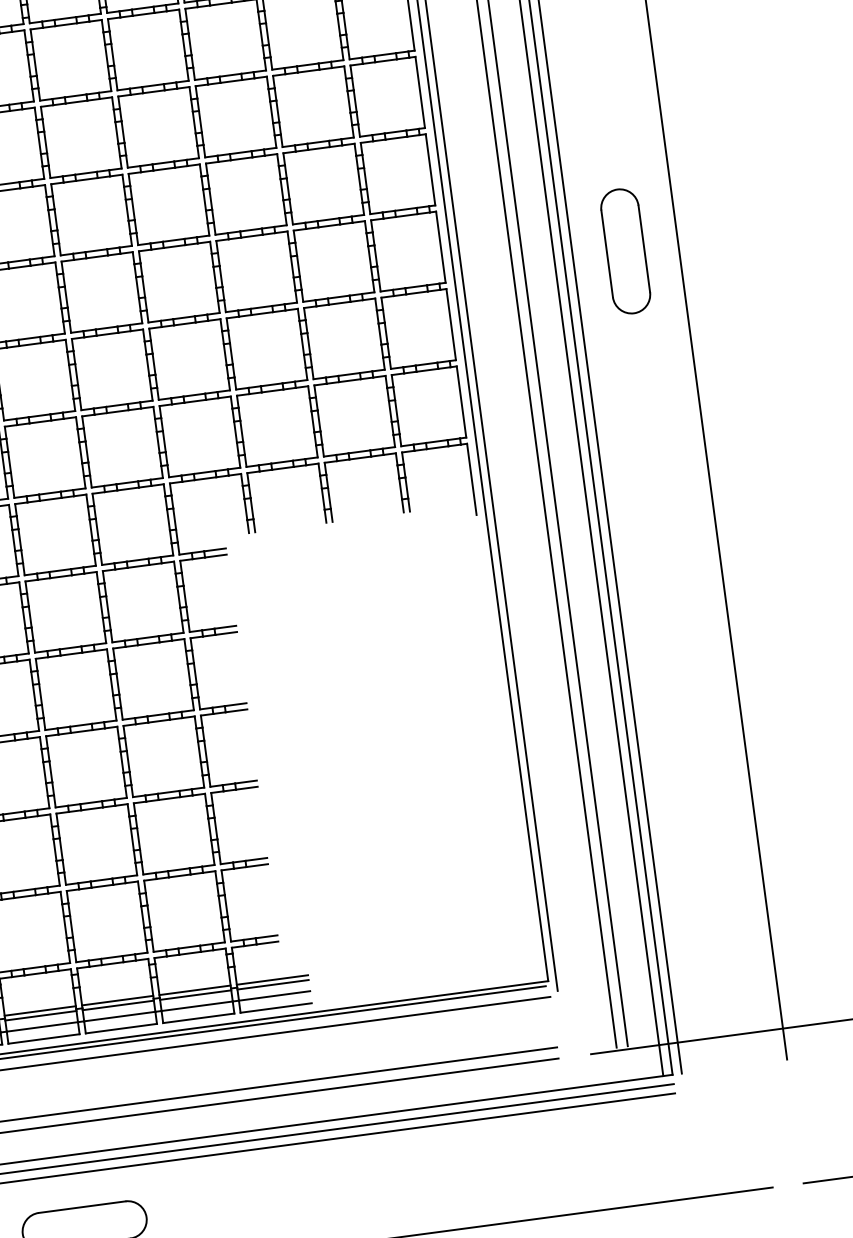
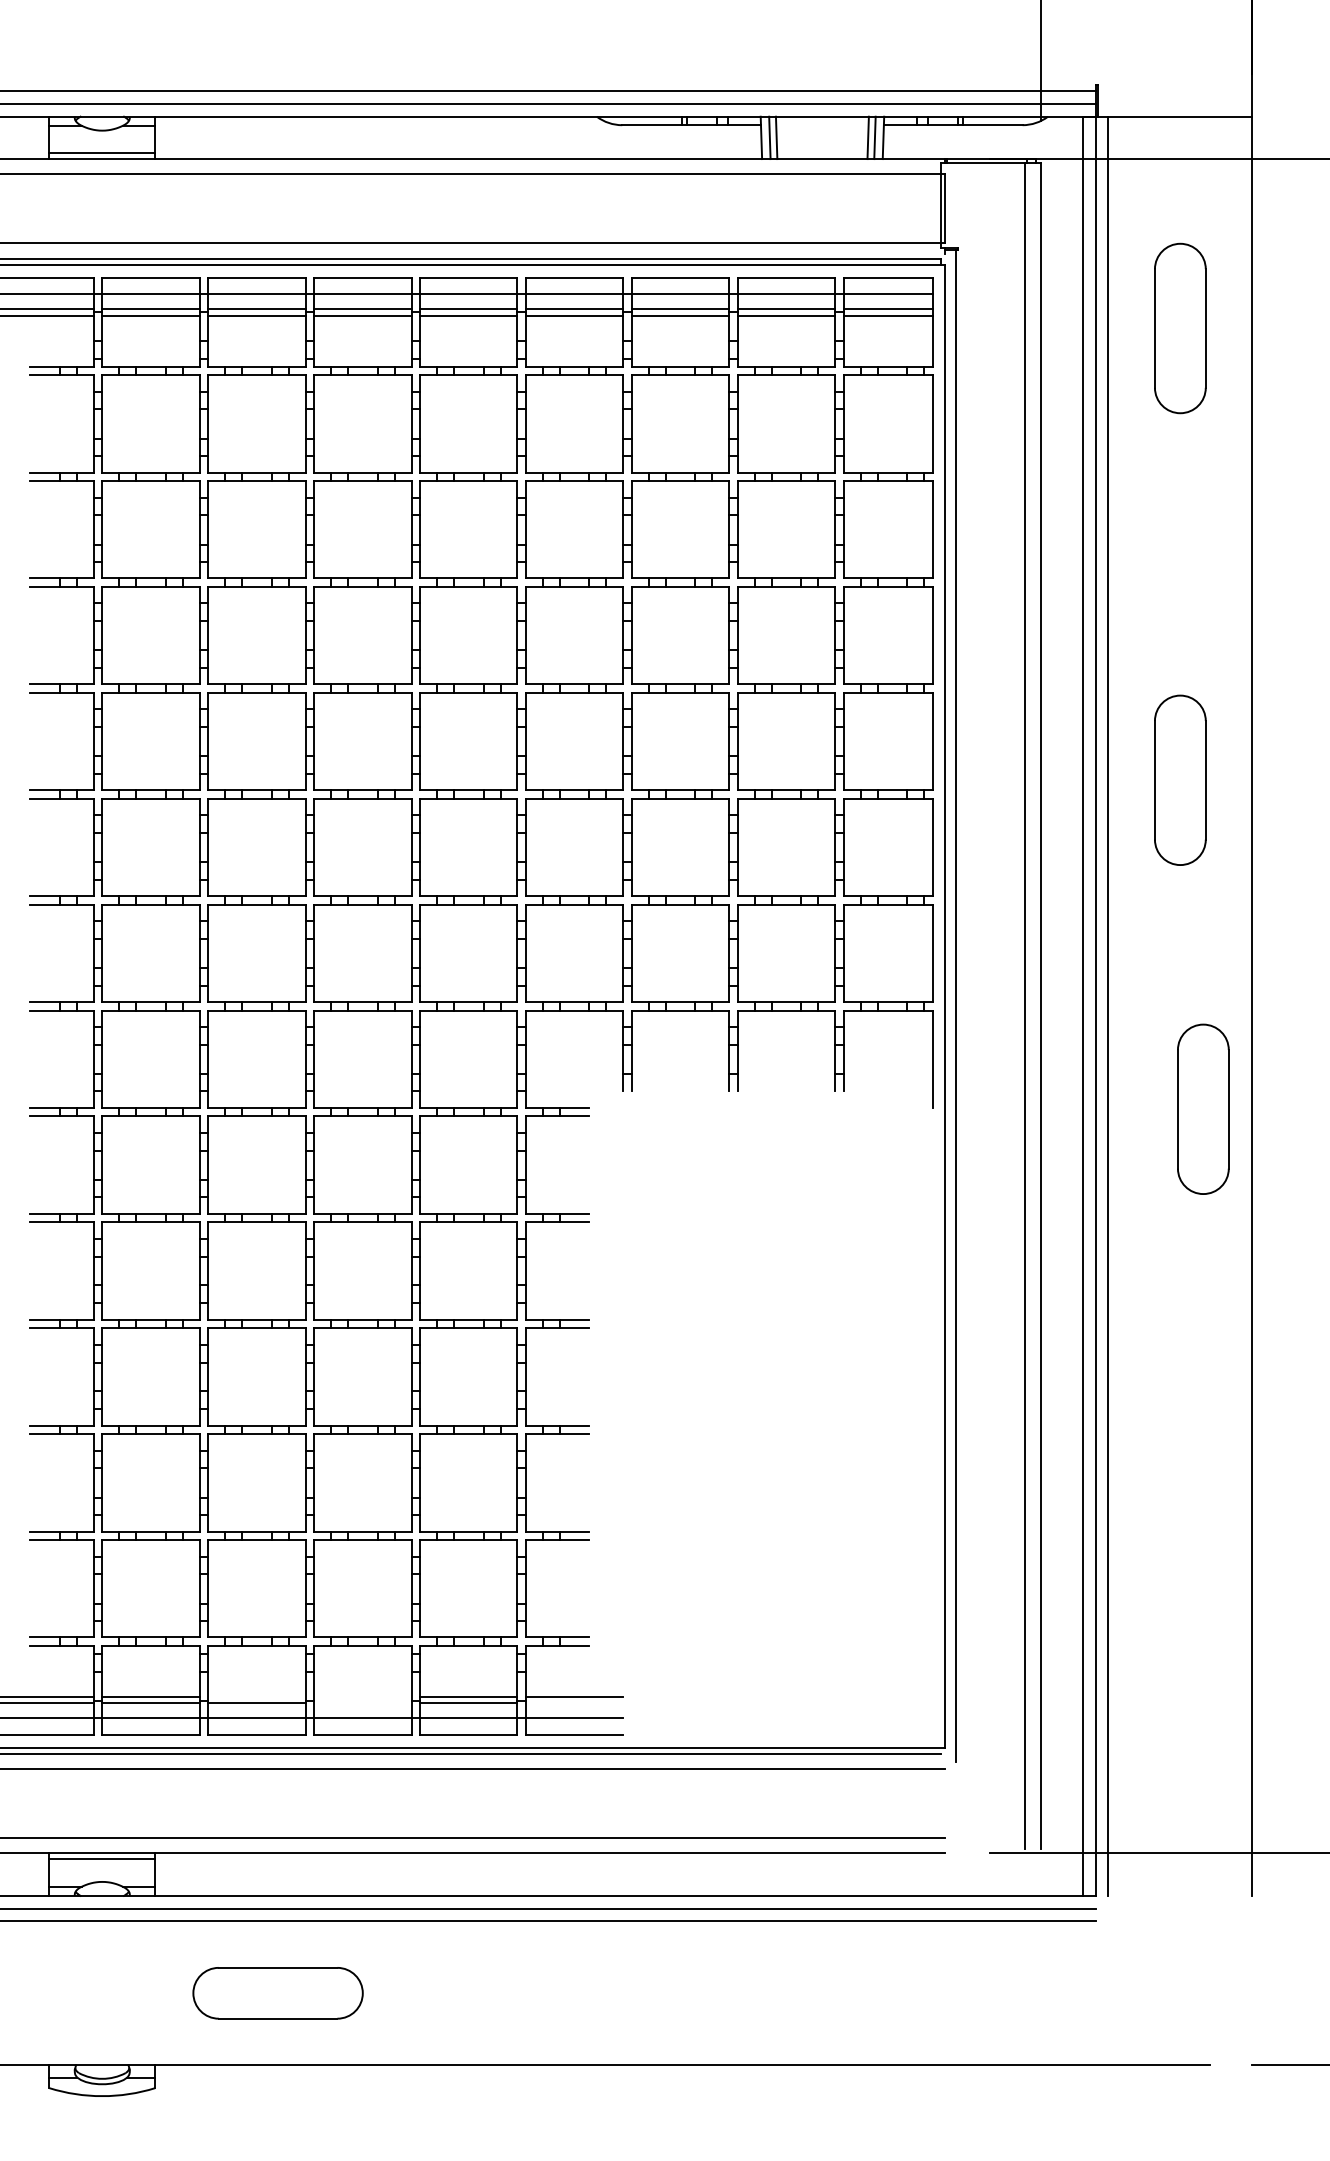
part: (674, 488) -> (1203, 1108), added
line: (273, 985) -> (574, 1703), removed
line: (117, 1000) -> (362, 1696), removed
line: (118, 1005) -> (362, 1703), removed
line: (39, 1010) -> (256, 1696), removed

